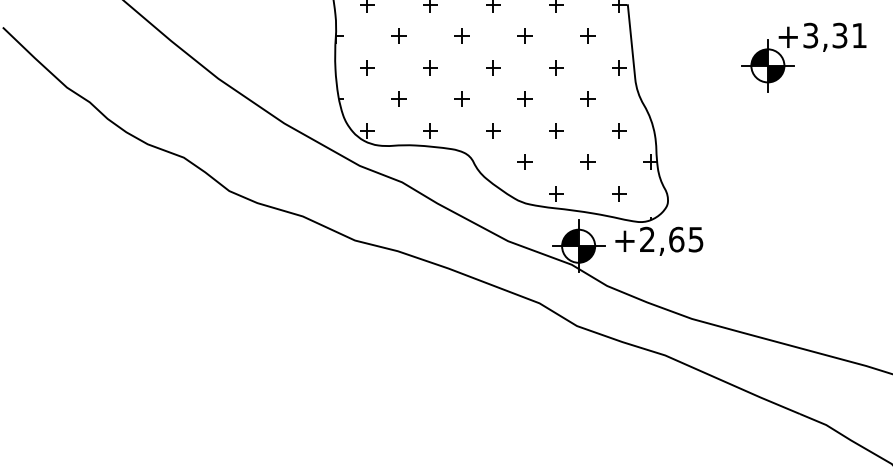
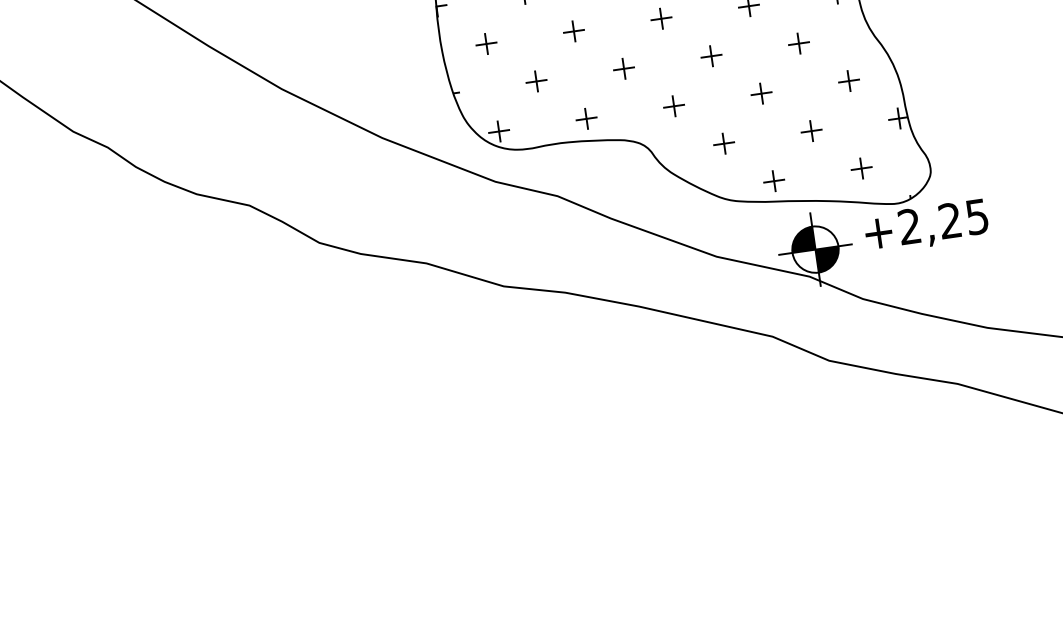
text: (676, 239) -> (950, 220), +2,65 -> +2,25

